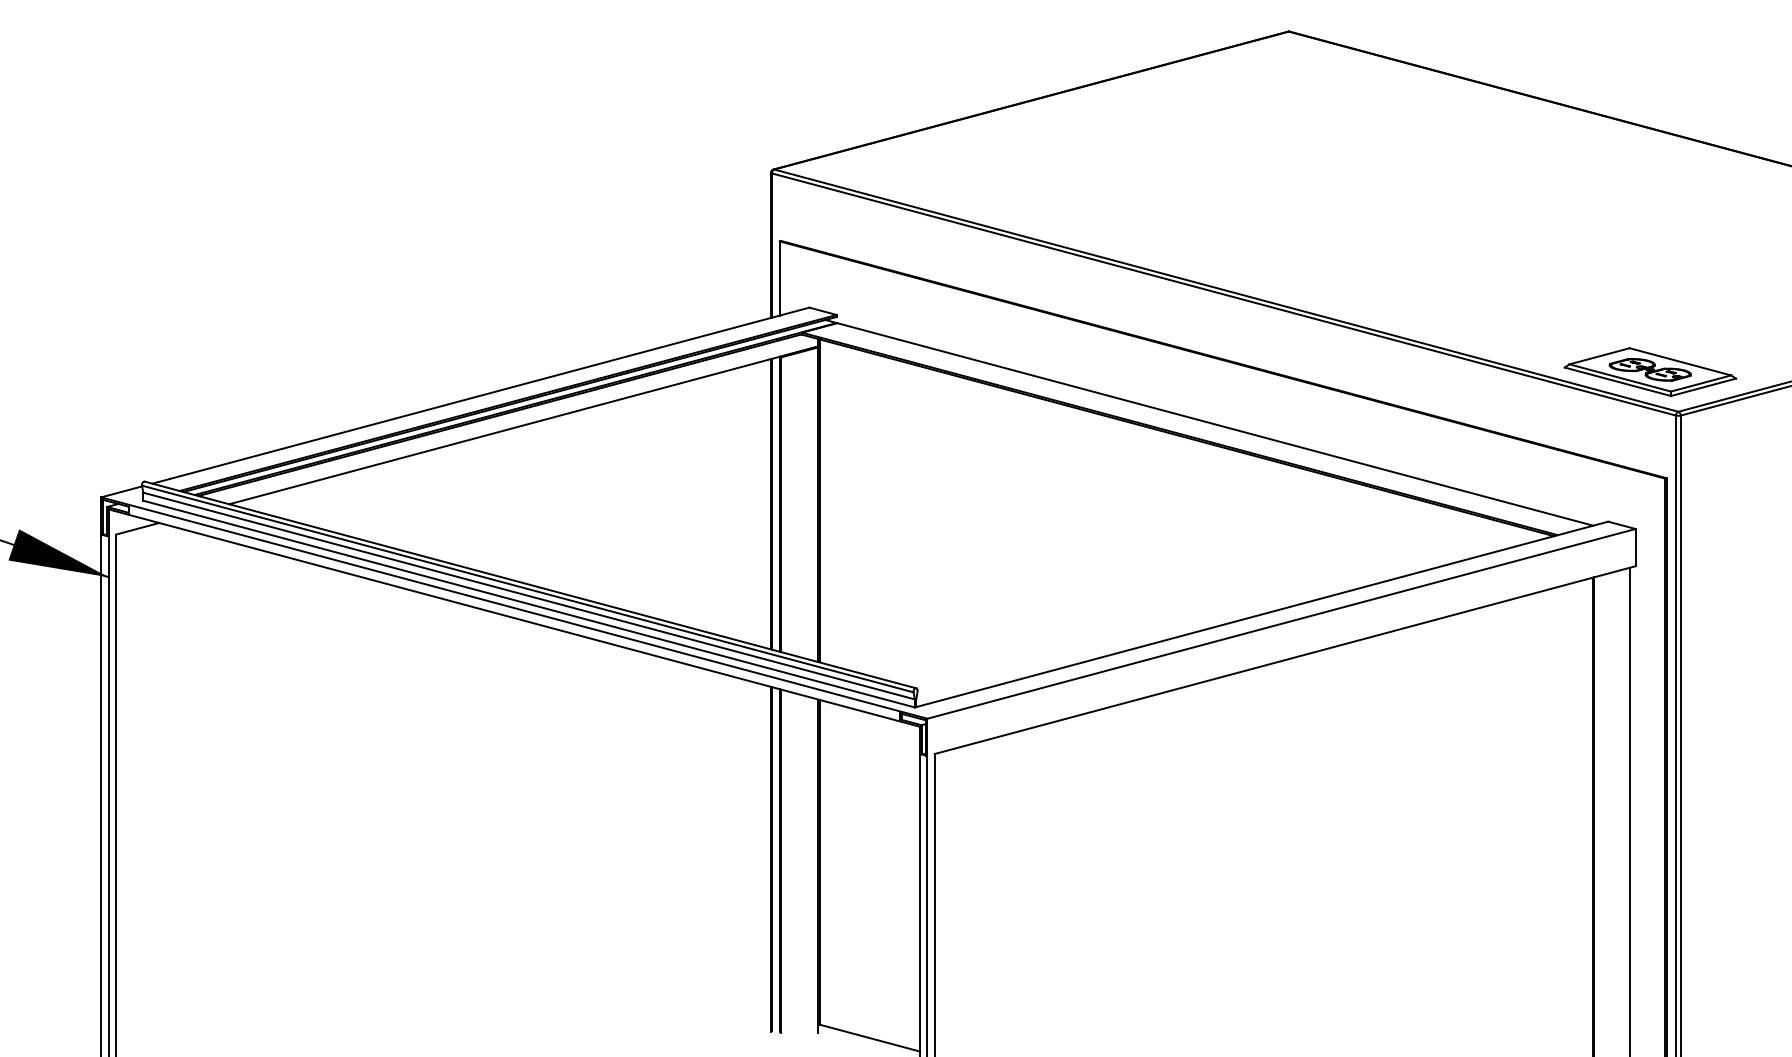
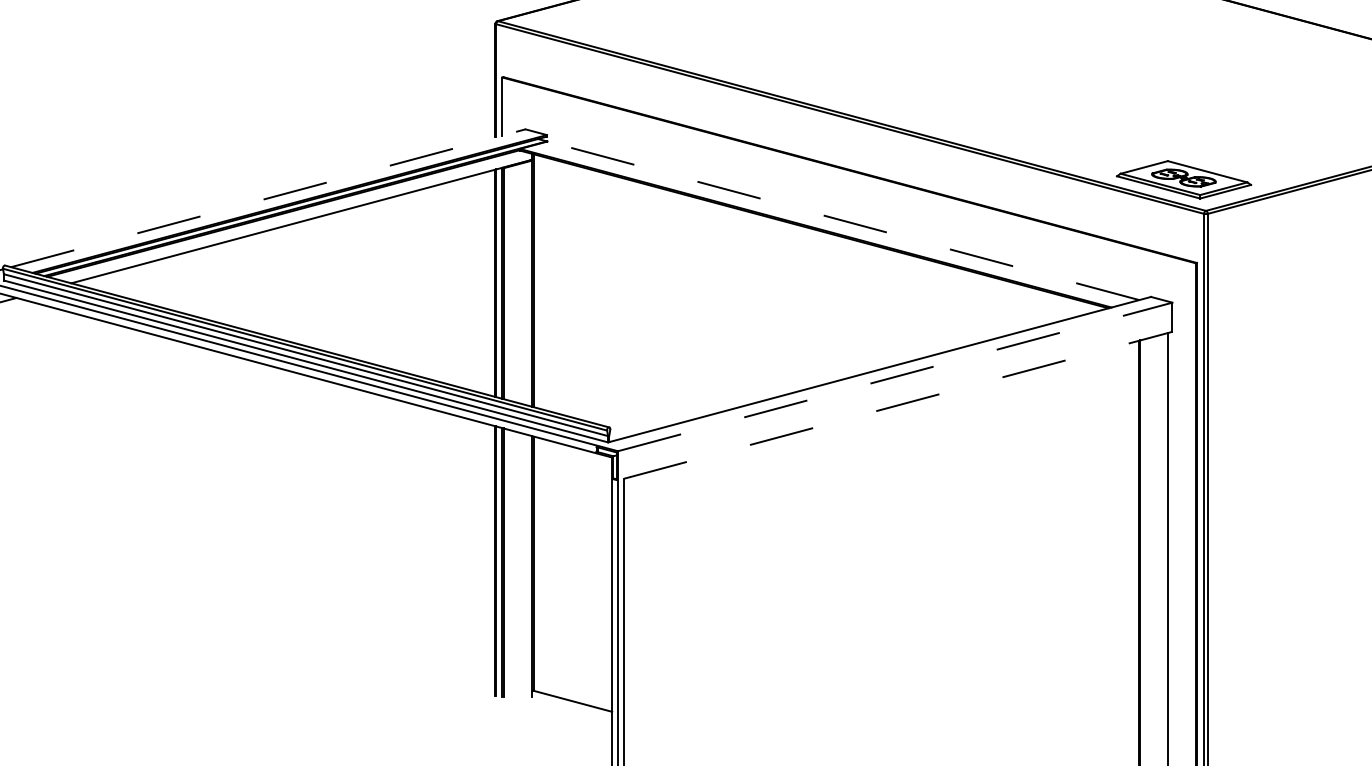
line: (481, 395) -> (268, 198), solid -> dashed
line: (1214, 424) -> (842, 220), solid -> dashed
line: (1281, 623) -> (895, 376), solid -> dashed
line: (1285, 660) -> (898, 405), solid -> dashed

